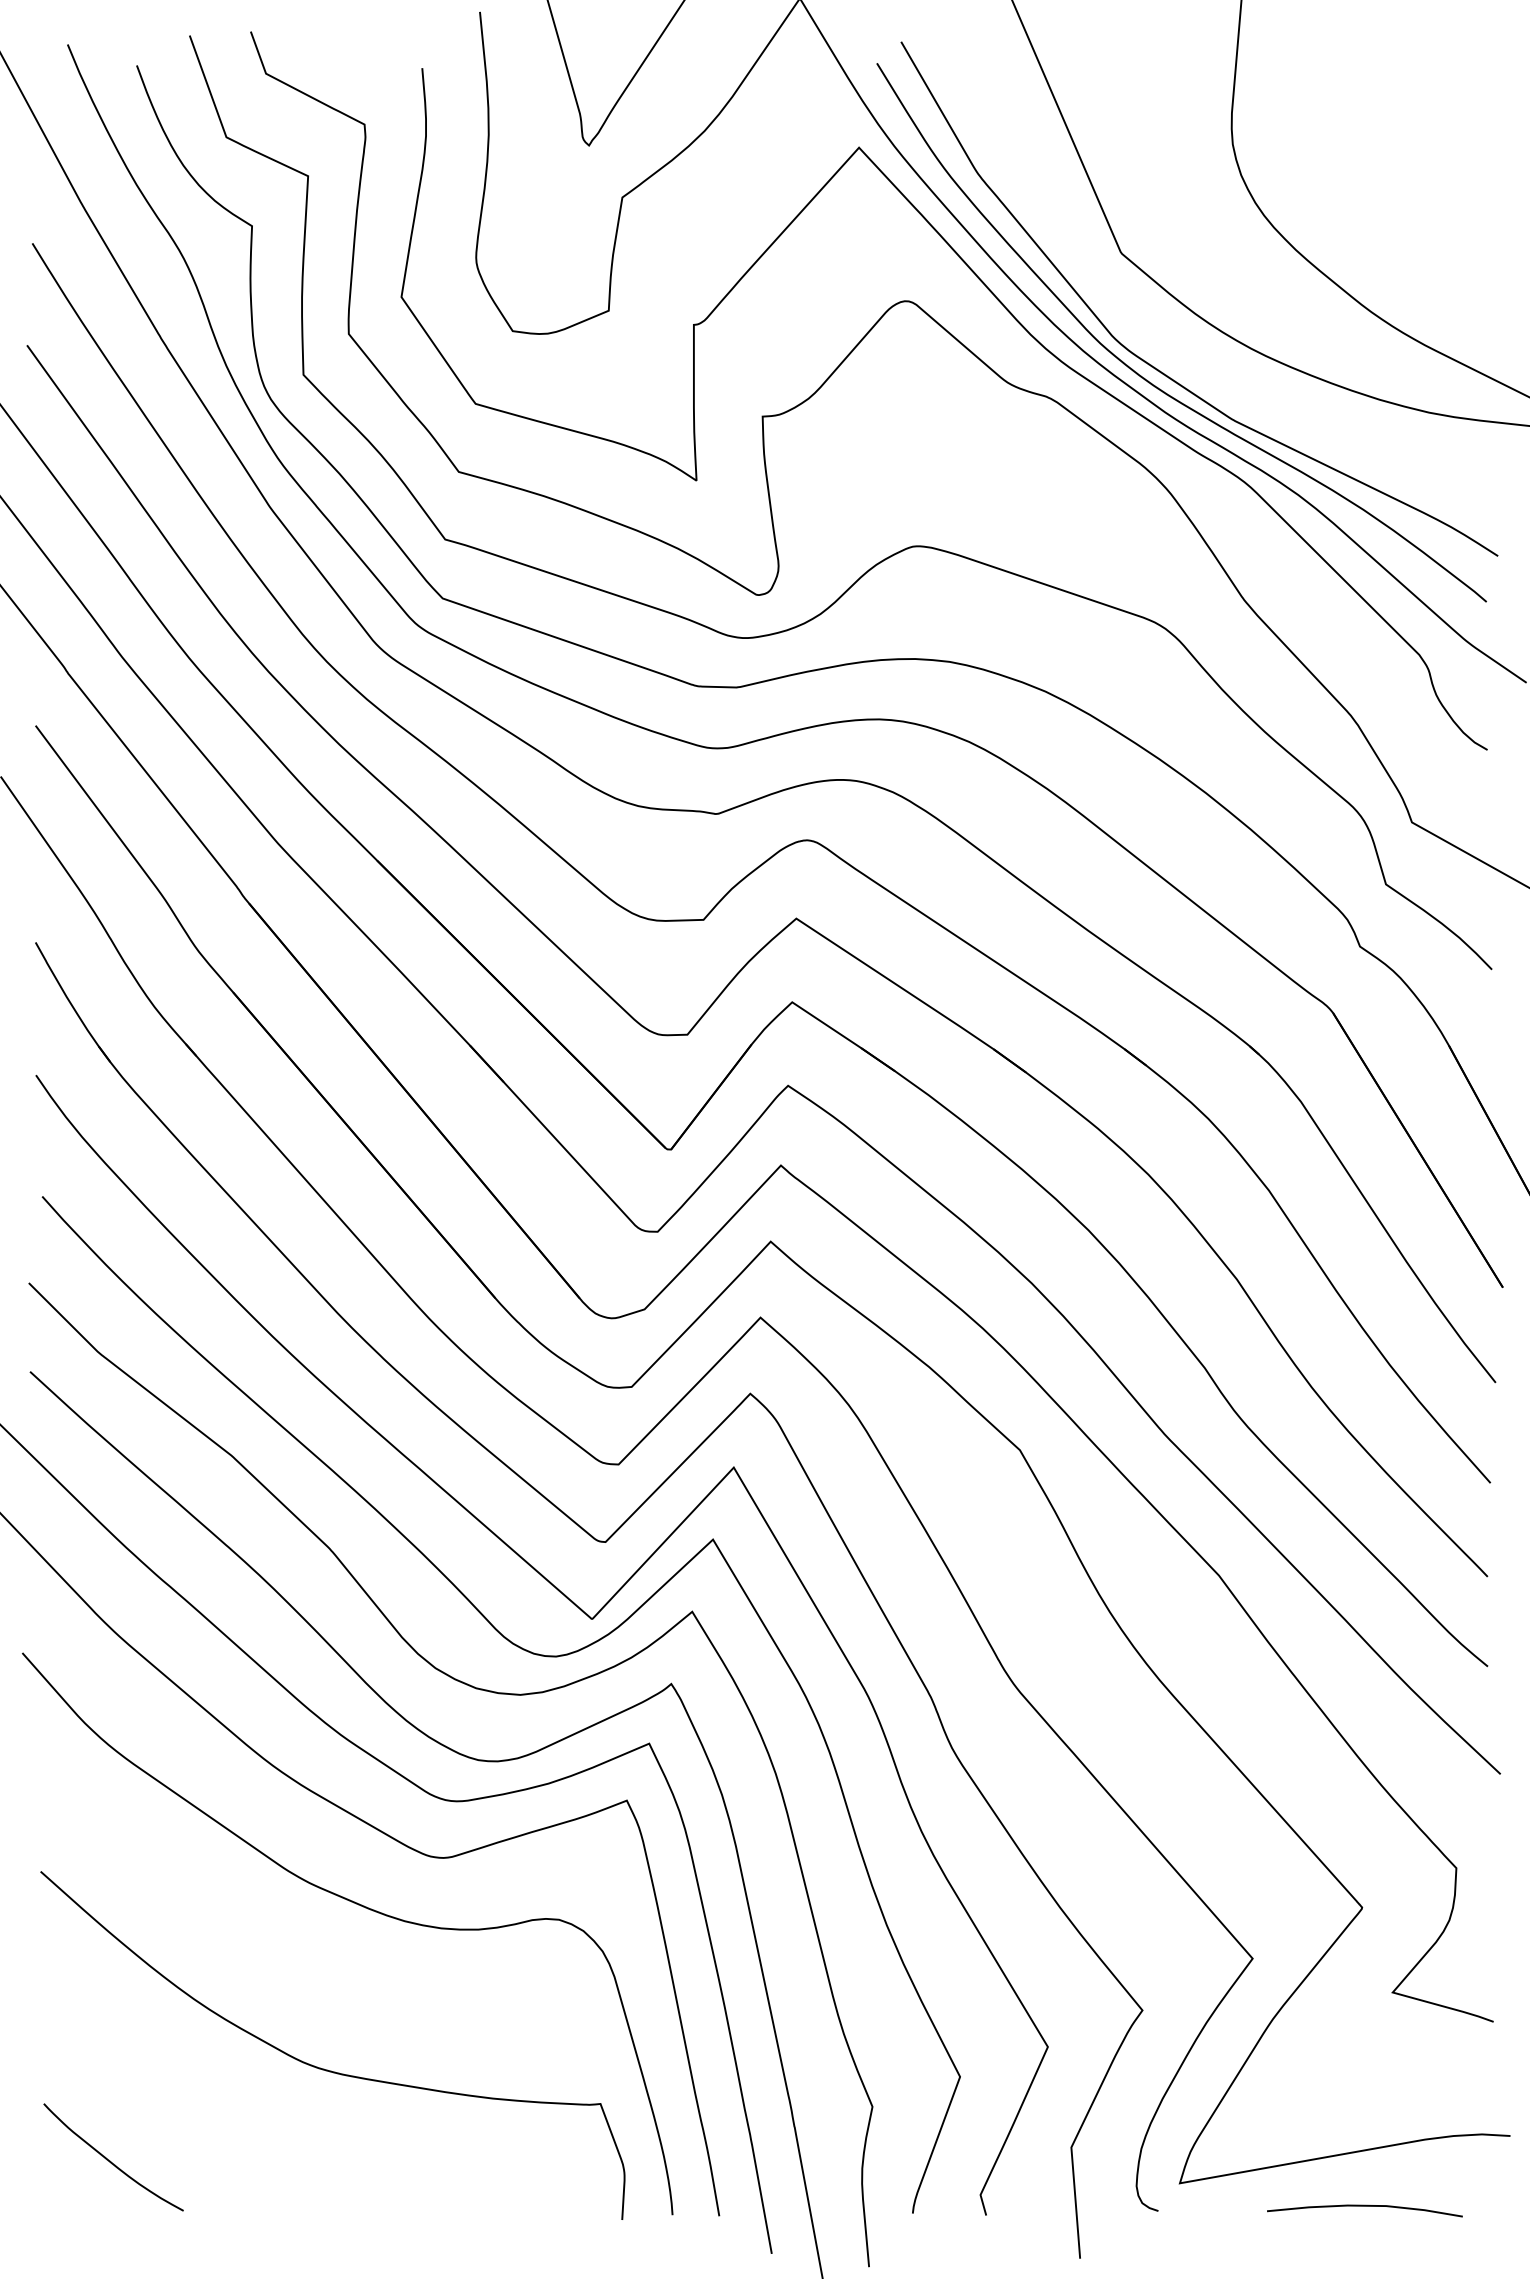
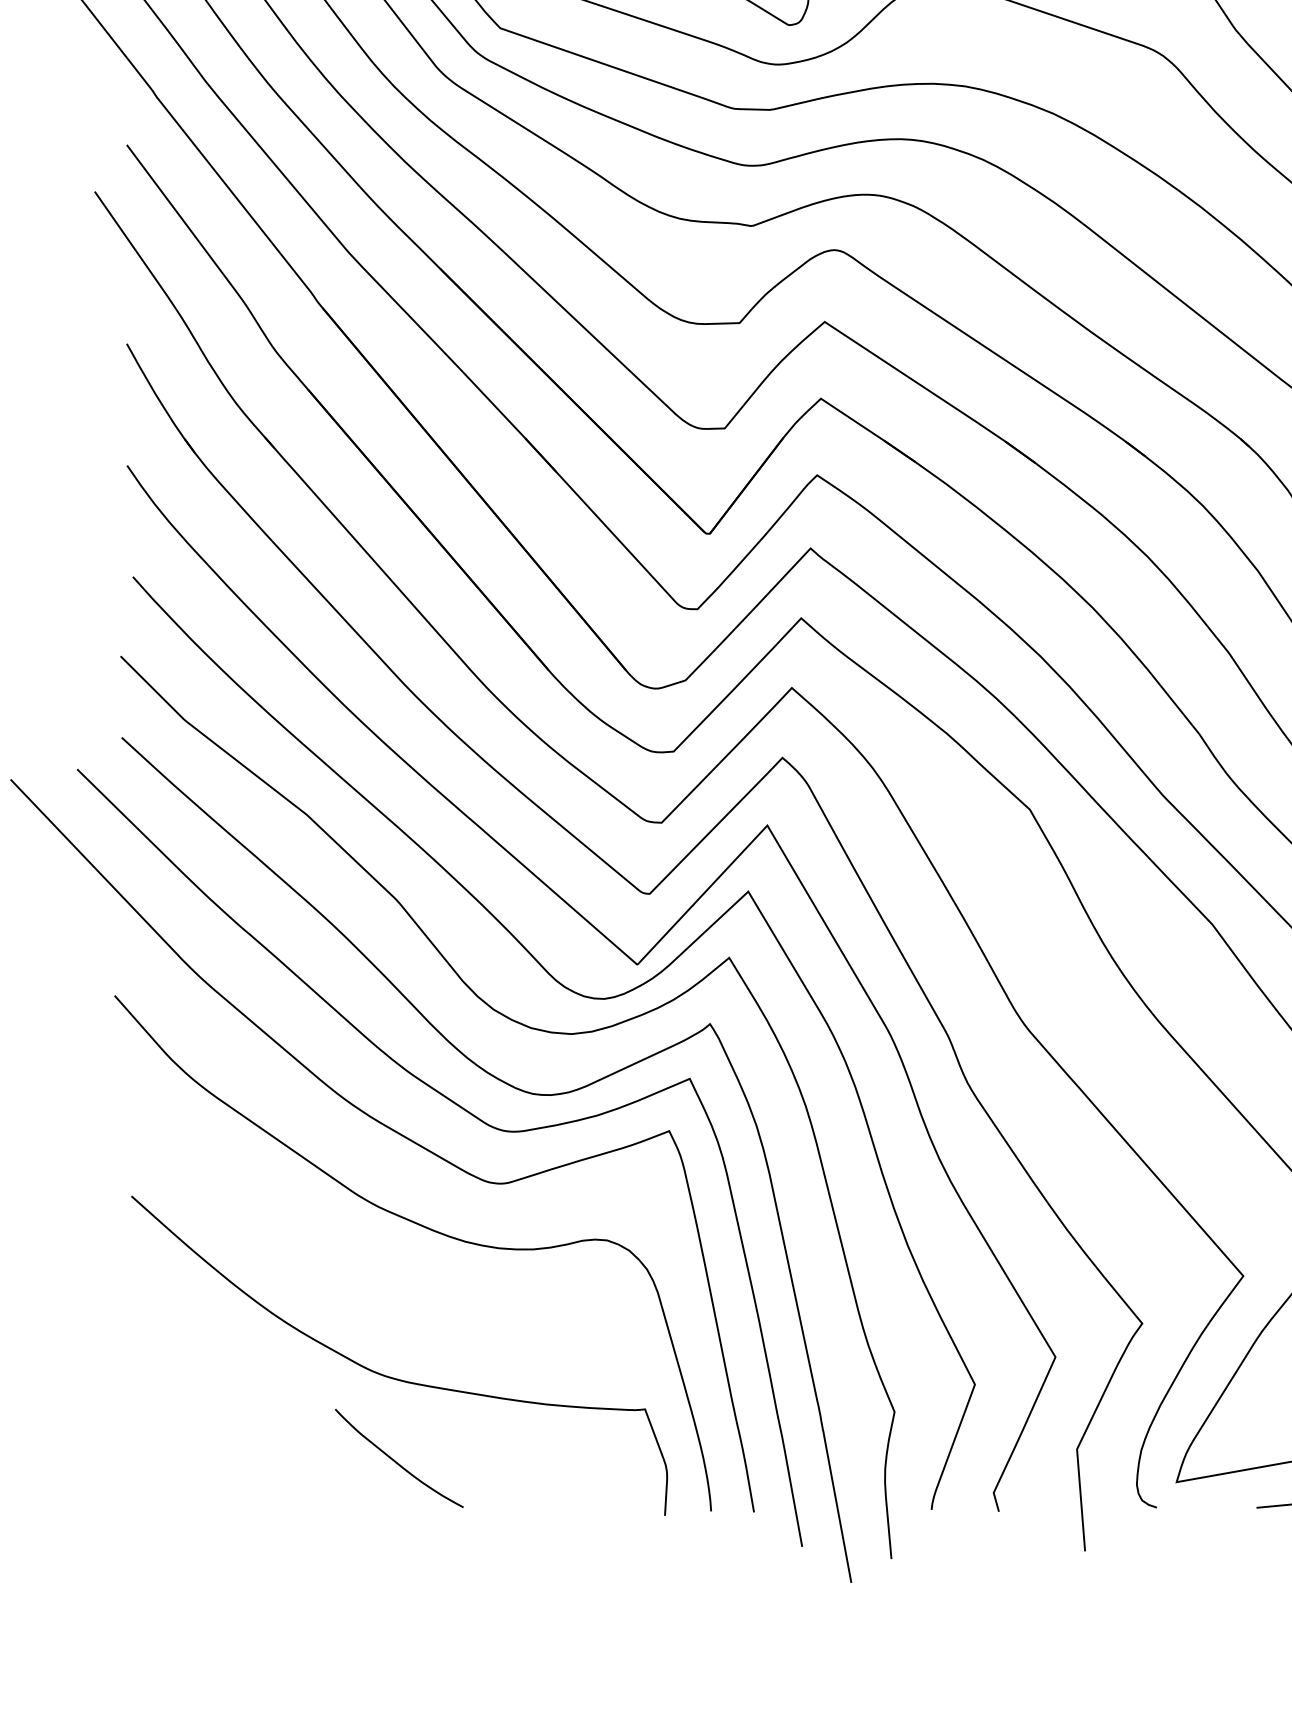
curve: (110, 2160) -> (396, 1461), moved

